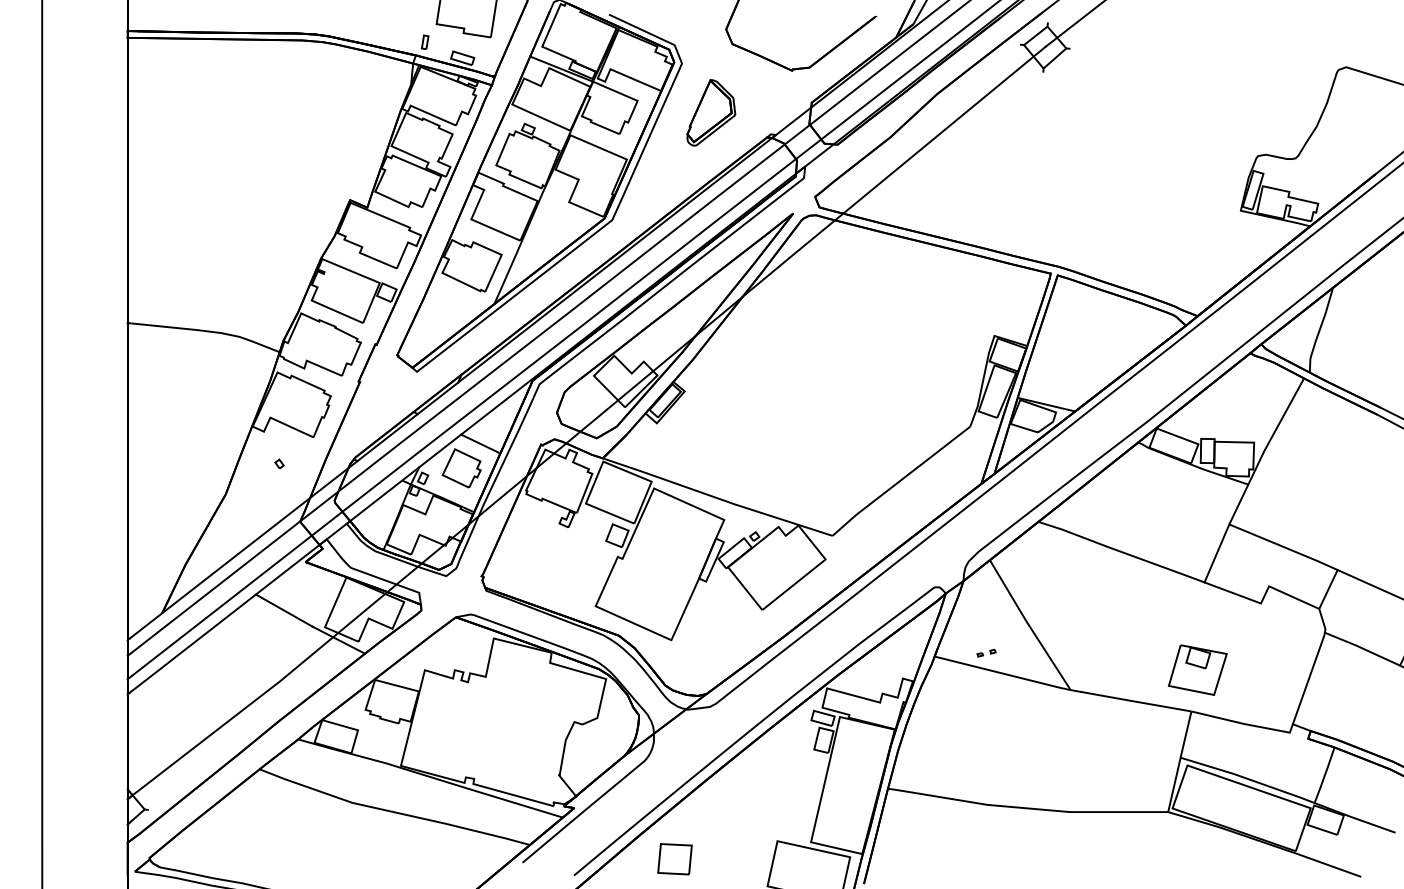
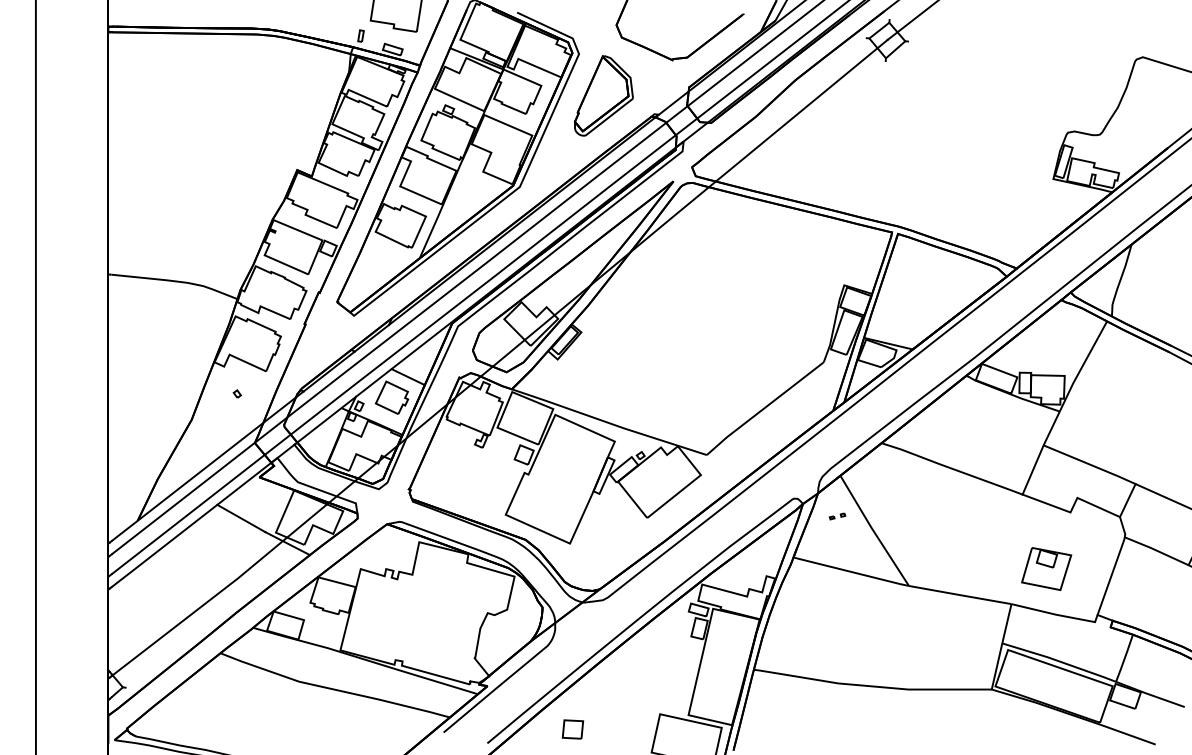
part: (711, 112) -> (604, 95), size x1.43
part: (986, 652) -> (837, 515), moved
part: (1197, 669) -> (1046, 568), moved
part: (674, 858) -> (572, 728), size x0.71

